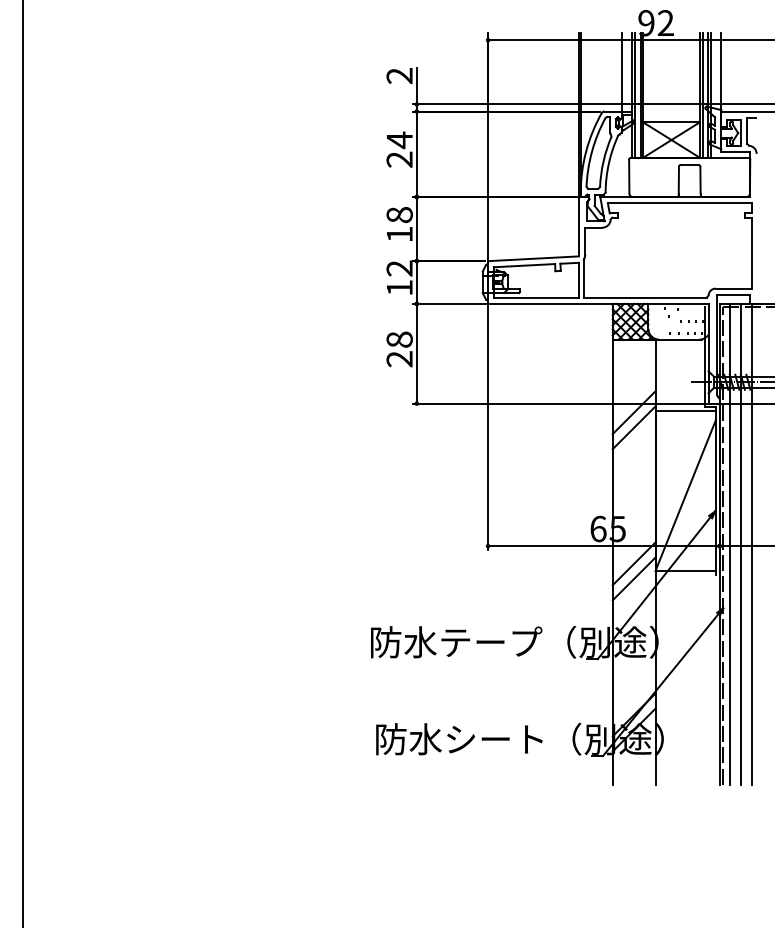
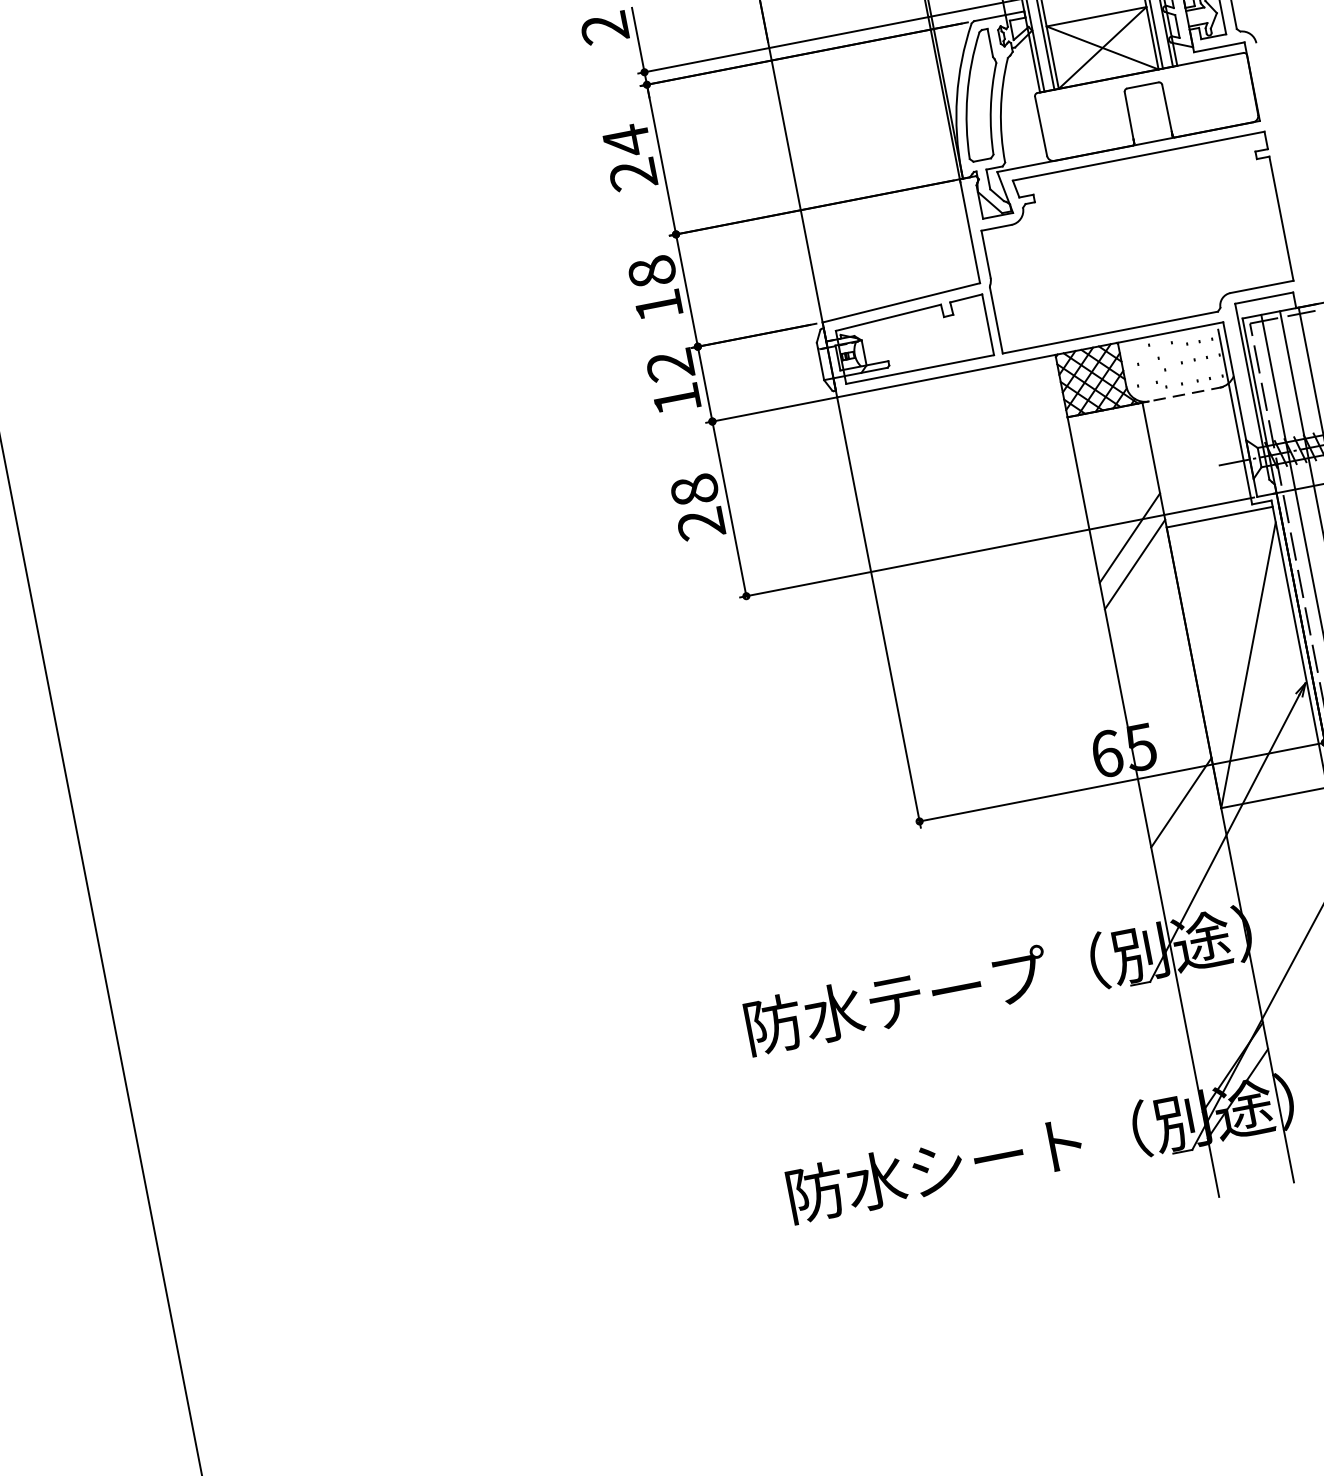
line: (679, 339) -> (1184, 394), solid -> dashed
line: (633, 578) -> (1185, 828), removed

